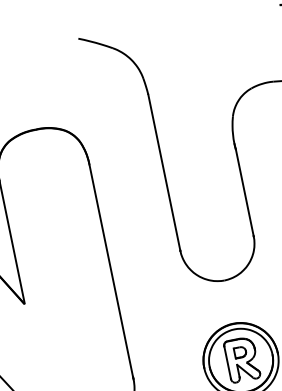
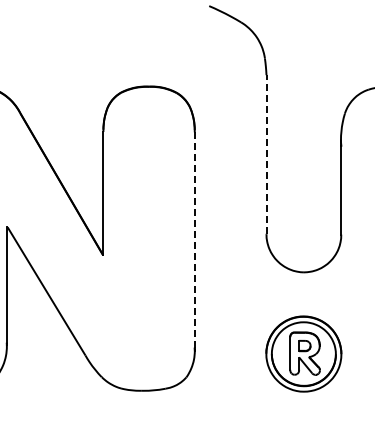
line: (164, 172) -> (266, 154), solid -> dashed
line: (111, 271) -> (194, 240), solid -> dashed

